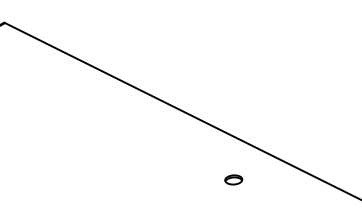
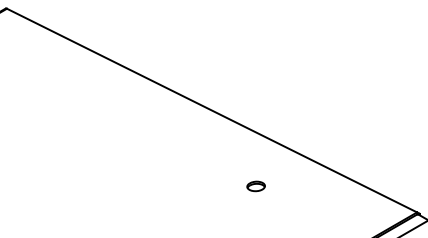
part: (233, 179) -> (255, 186), moved

